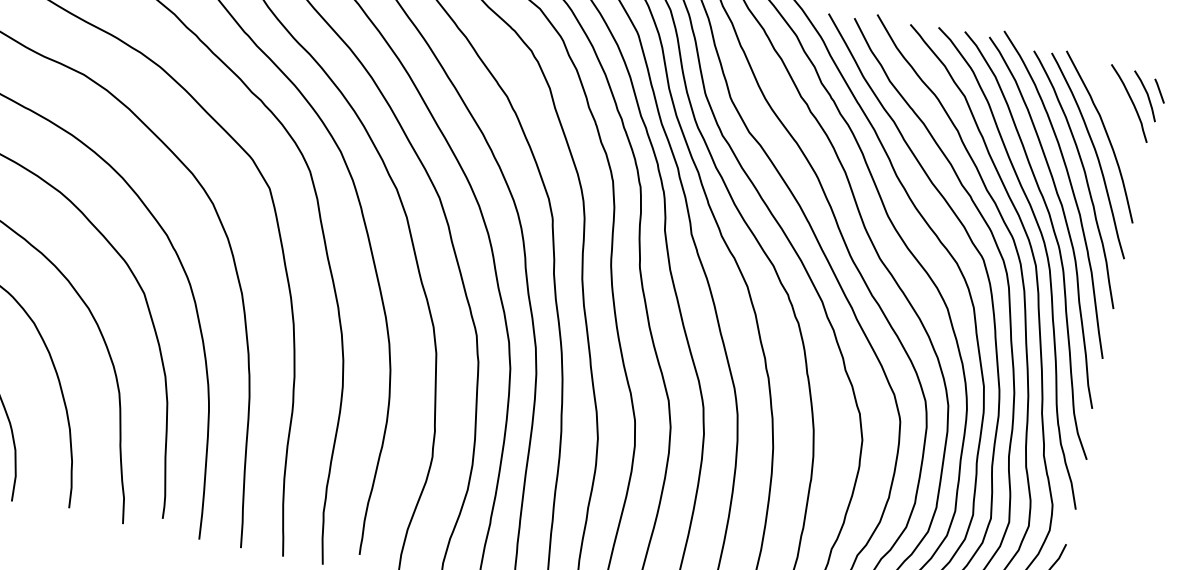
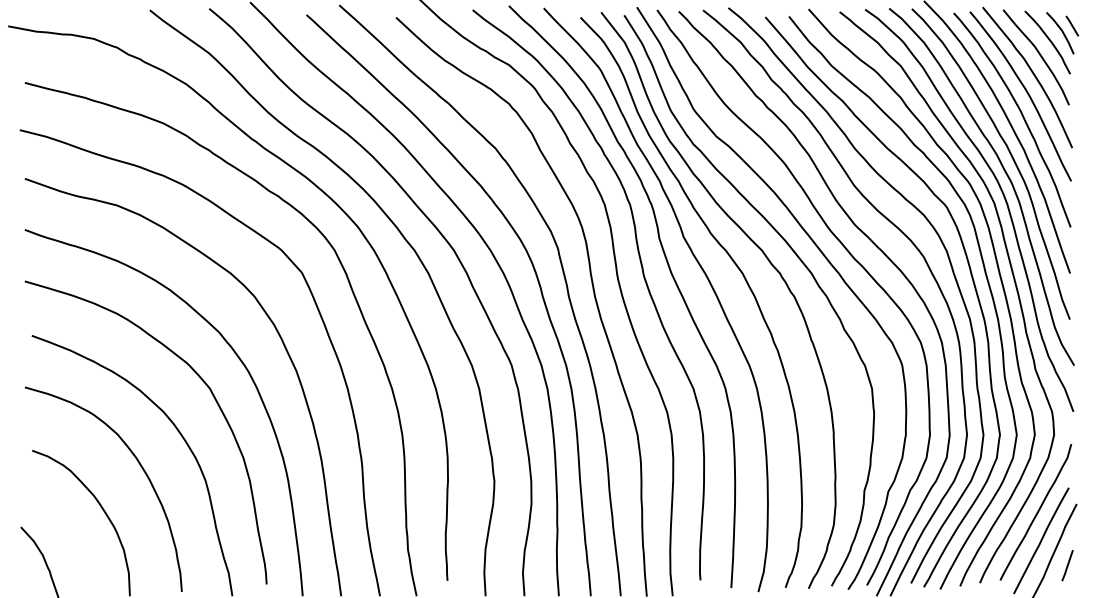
curve: (1117, 115) -> (1039, 55), added

